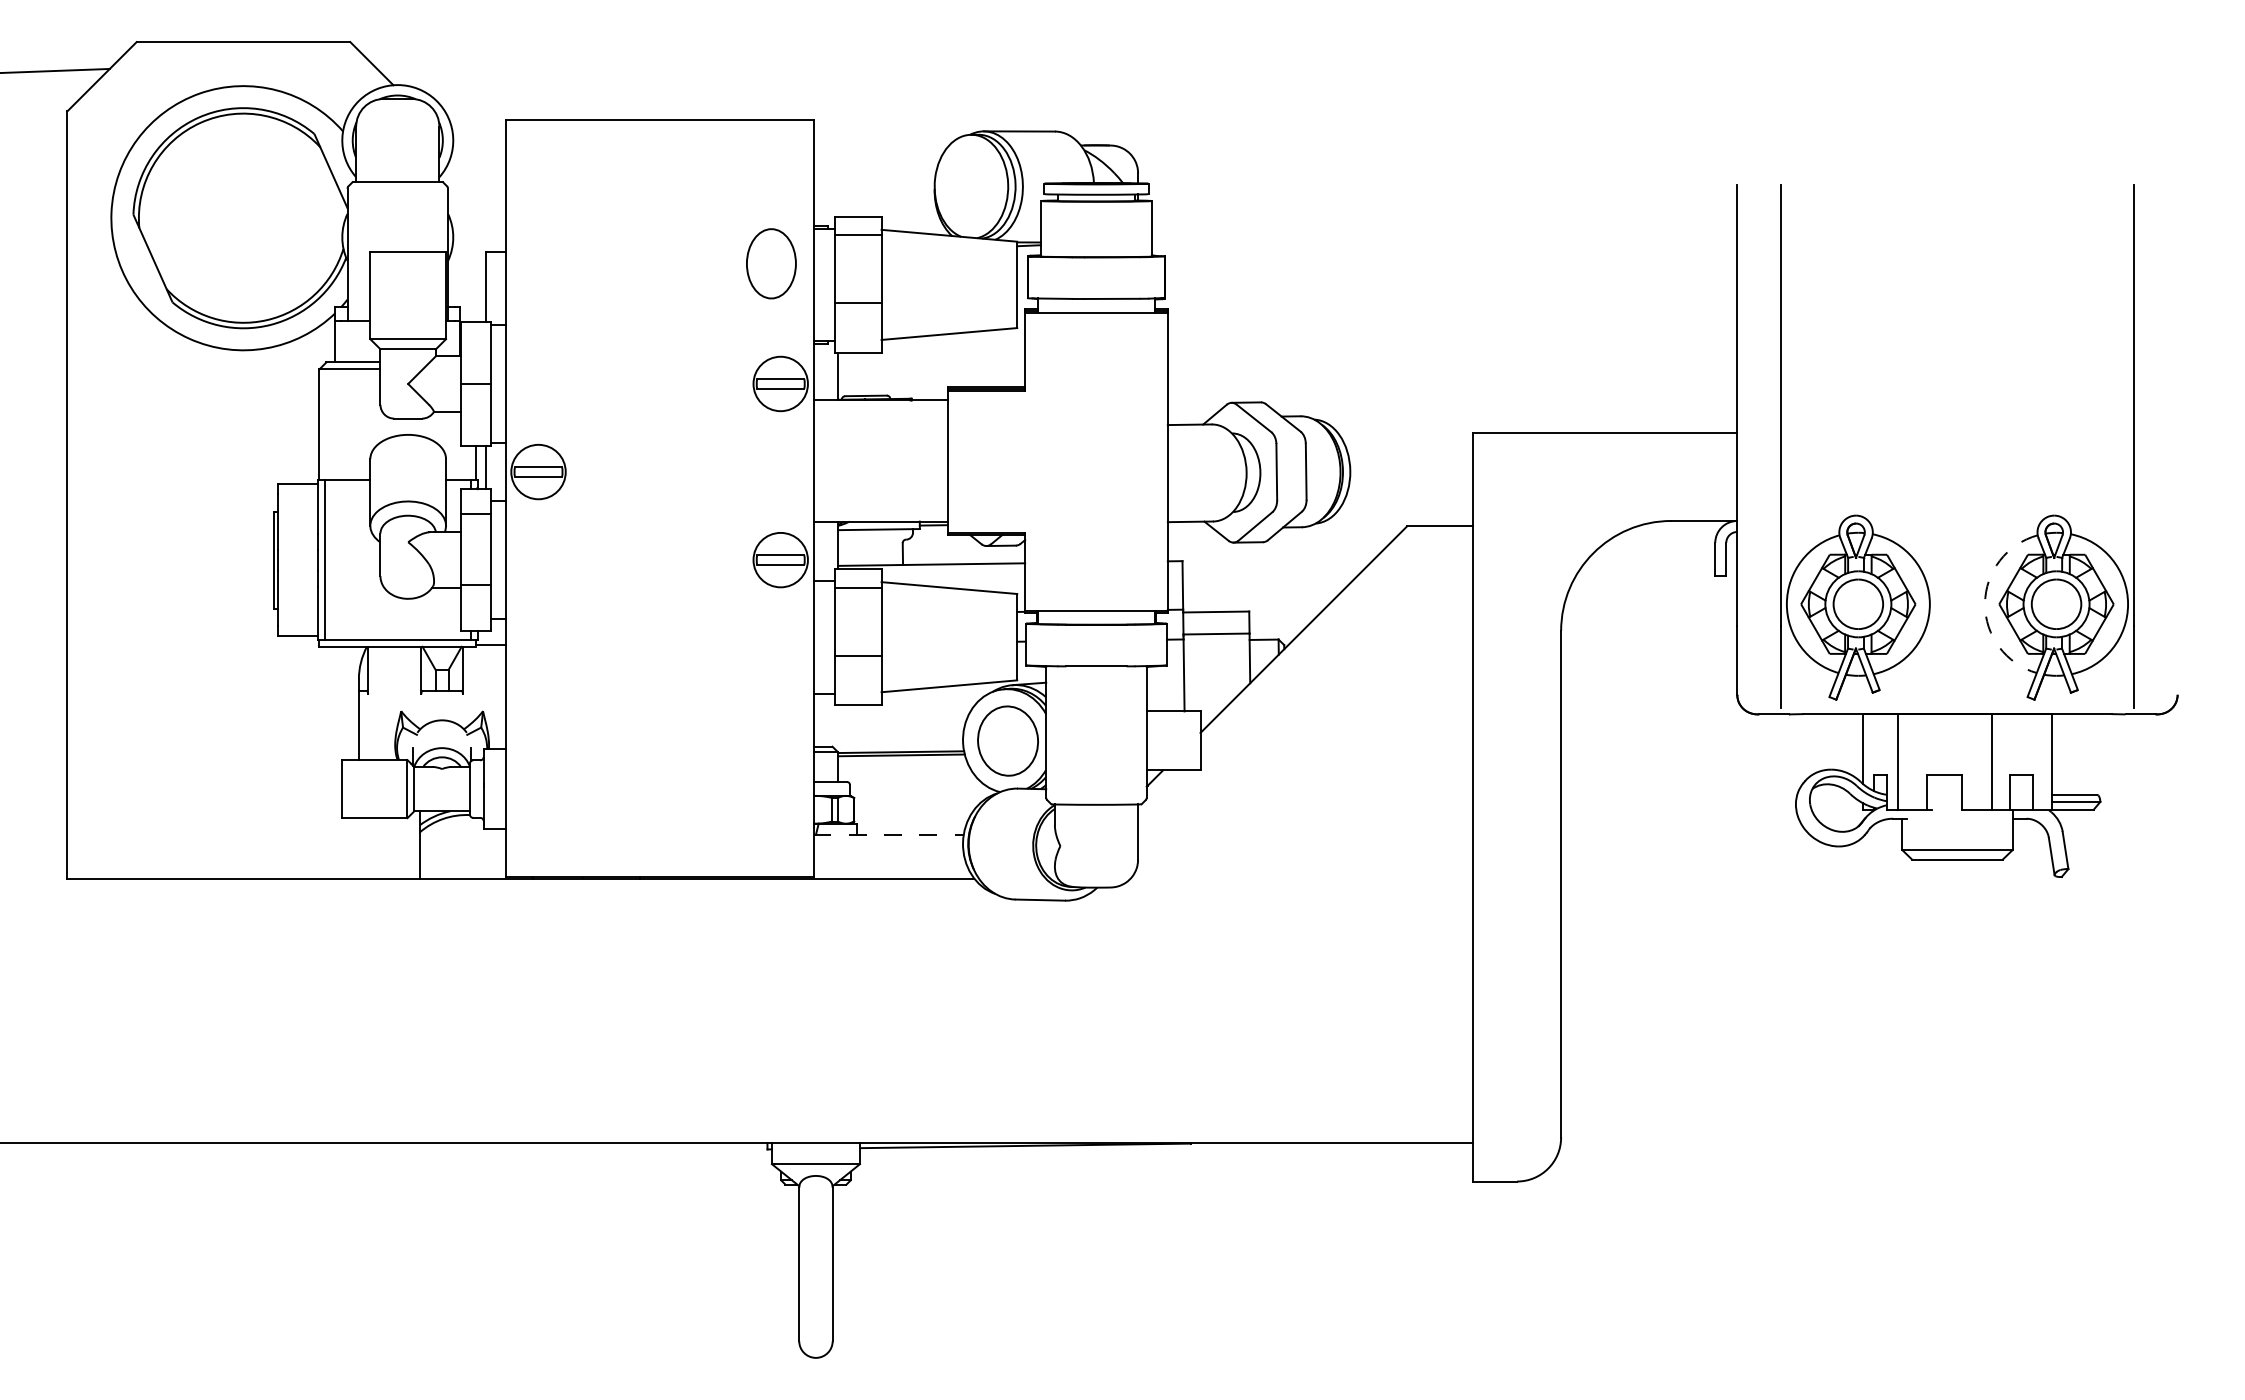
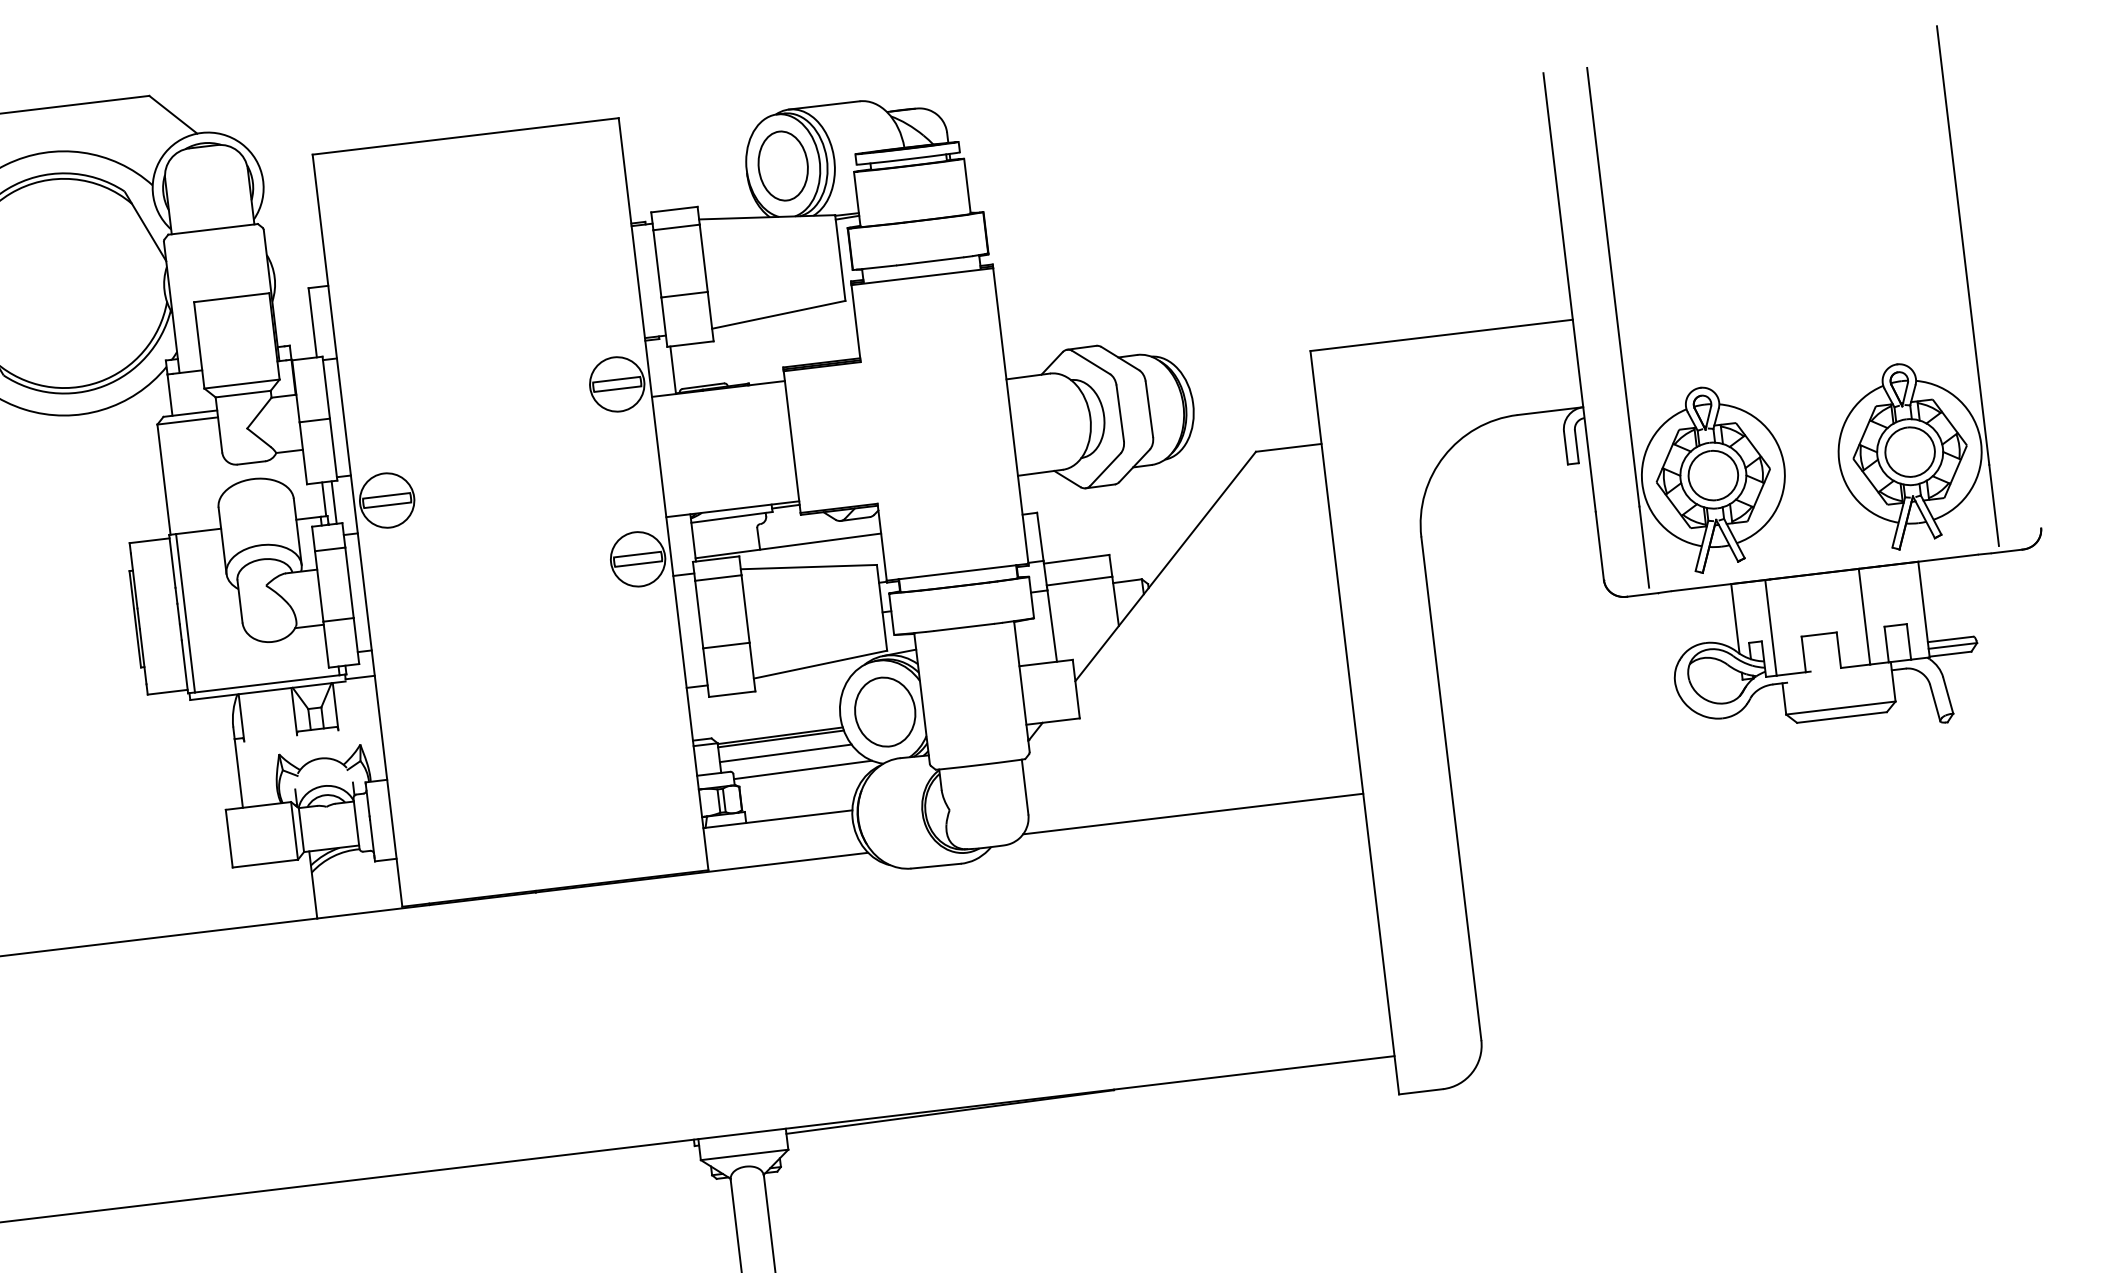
part: (771, 263) -> (783, 165), moved
arc: (1985, 603) -> (1839, 459), dashed -> solid
line: (903, 770) -> (784, 753), added
line: (919, 788) -> (802, 769), added
line: (889, 834) -> (778, 818), dashed -> solid
line: (1301, 878) -> (1192, 813), added

